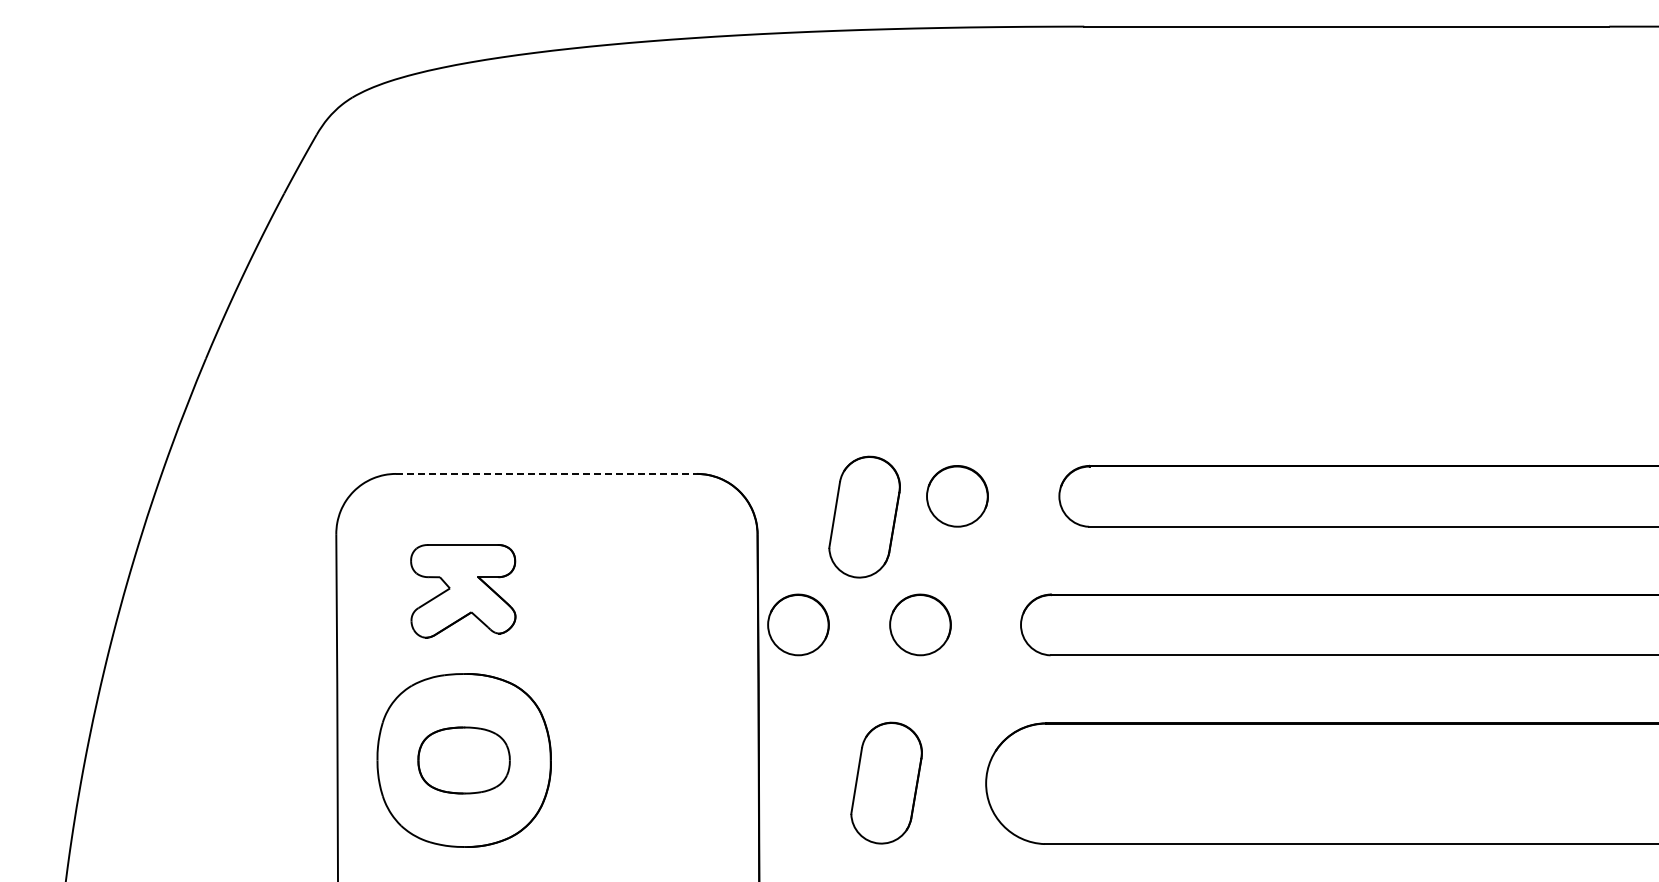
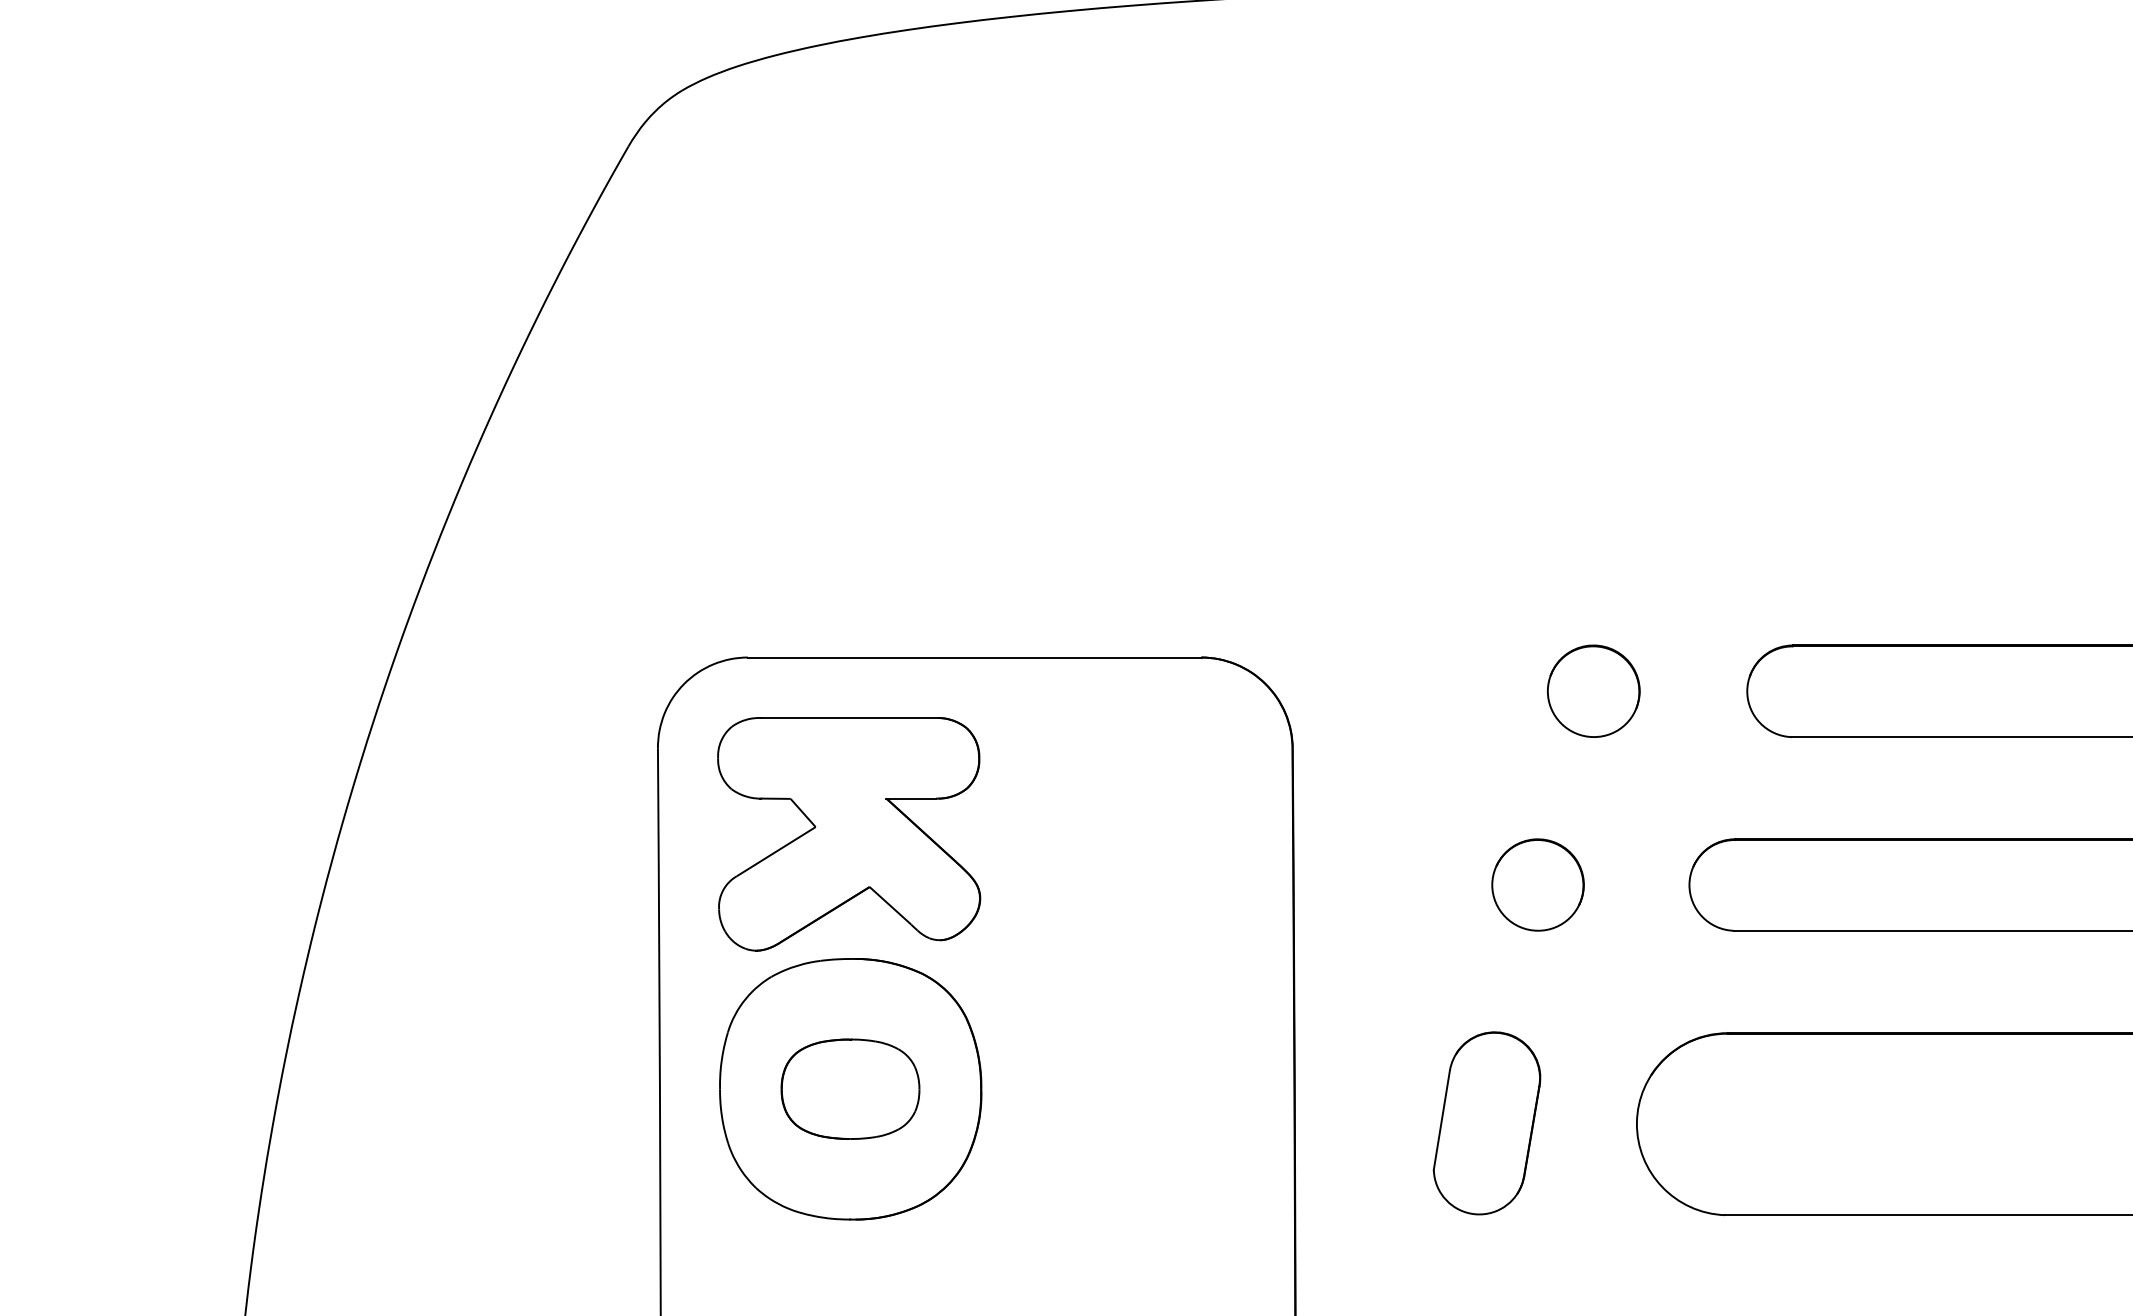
line: (546, 473) -> (974, 656), dashed -> solid
part: (864, 516) -> (1453, 721), removed
part: (463, 591) -> (849, 834), size x1.67
part: (798, 624) -> (1354, 884), removed

